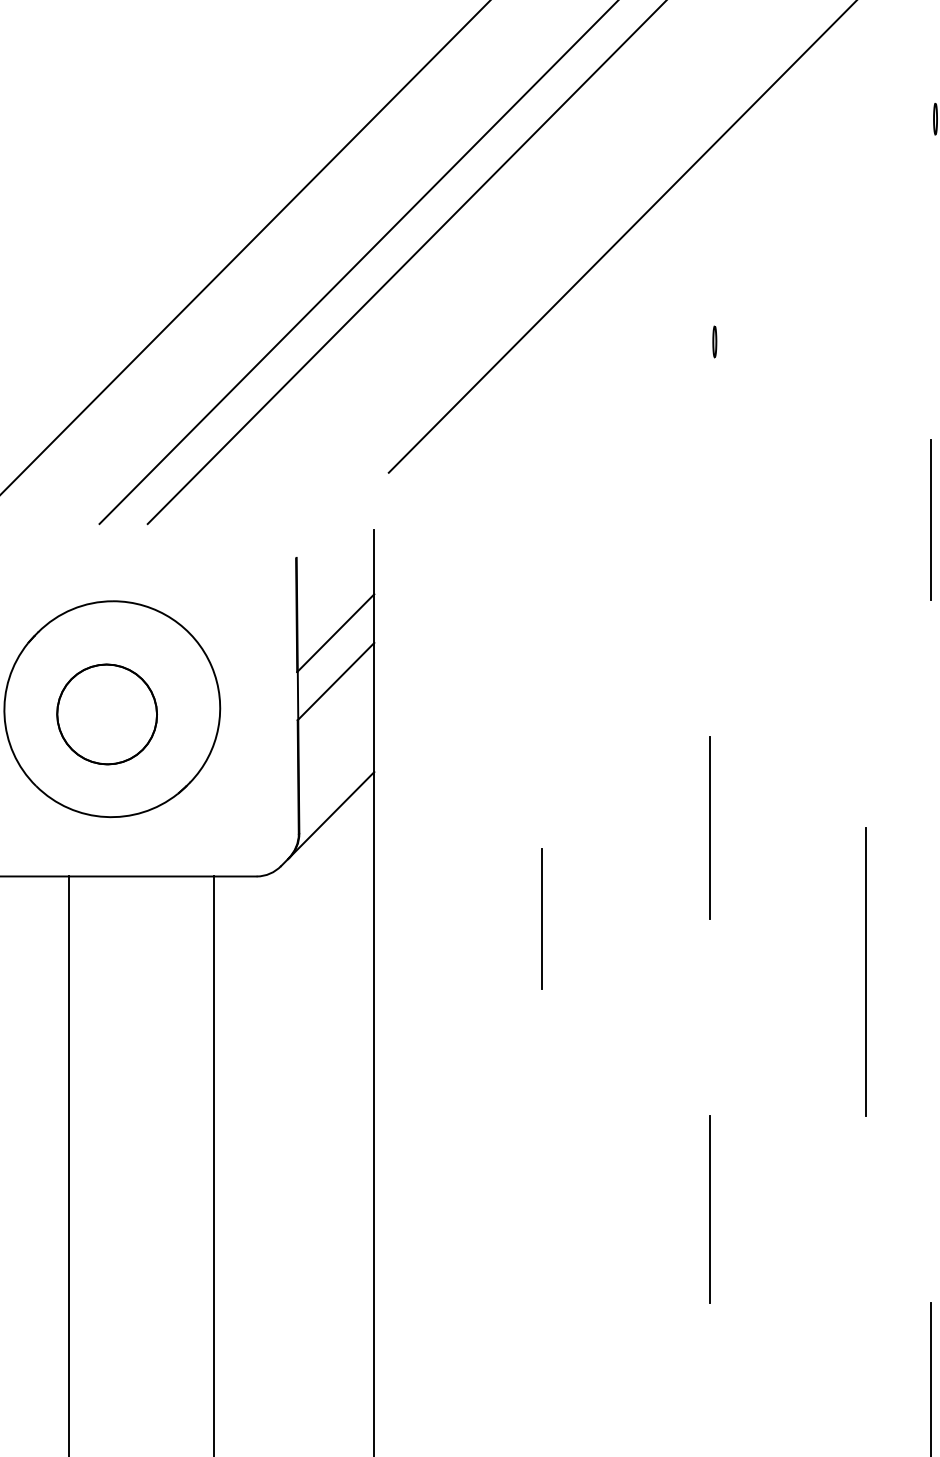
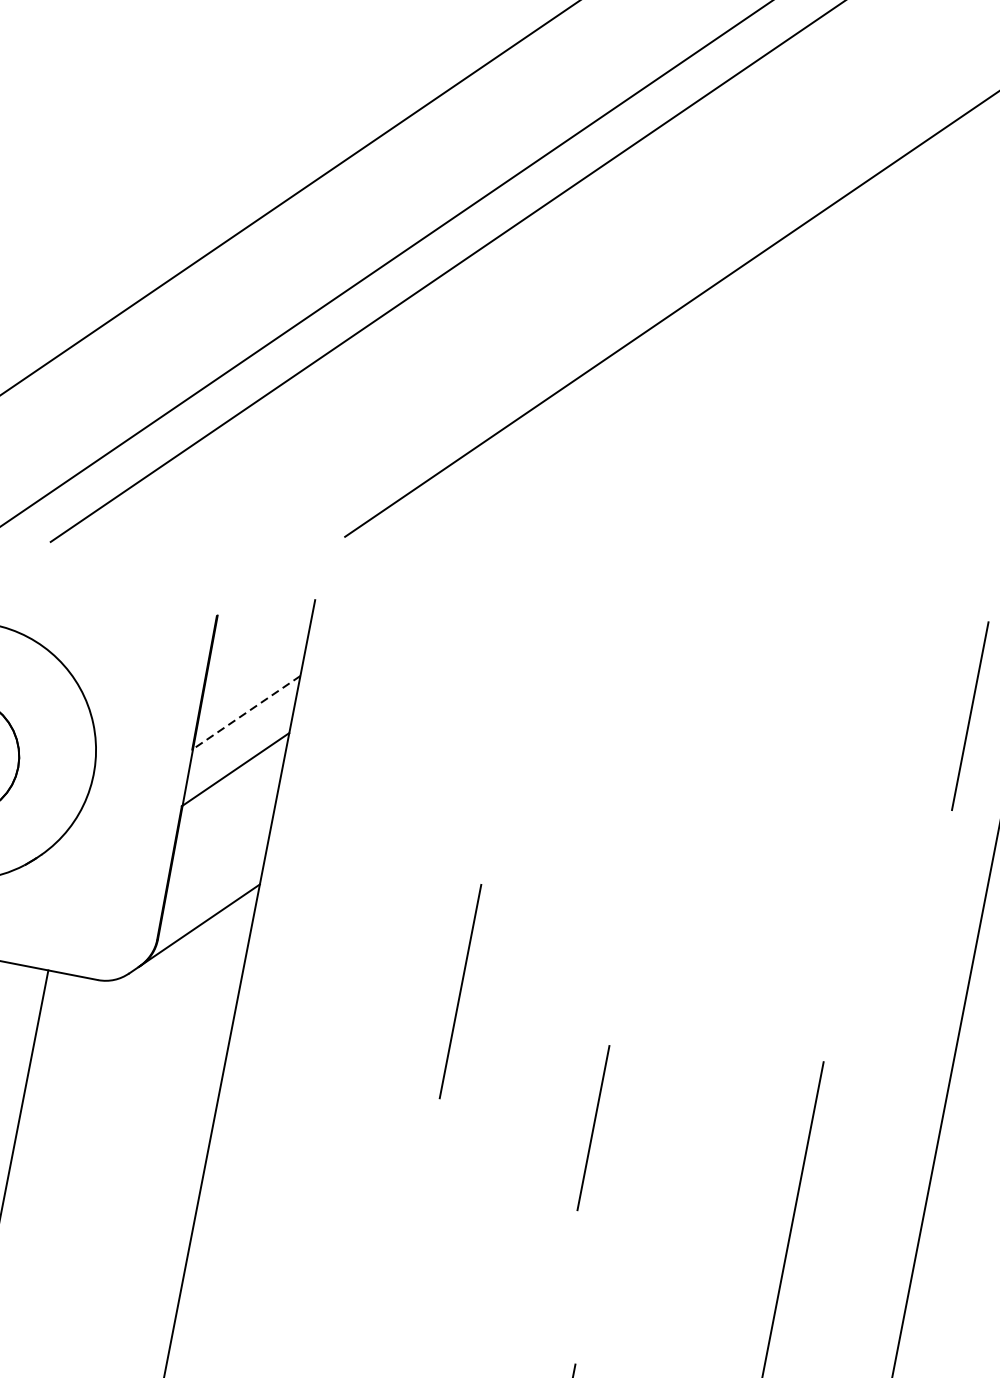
part: (714, 341) -> (756, 457), removed
line: (335, 633) -> (245, 713), solid -> dashed
line: (709, 827) -> (459, 990), moved
line: (541, 918) -> (592, 1127), moved

